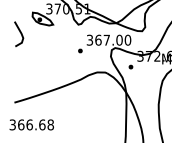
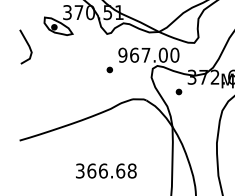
text: (89, 39) -> (122, 54), 367.00 -> 967.00
text: (31, 124) -> (105, 170), moved

